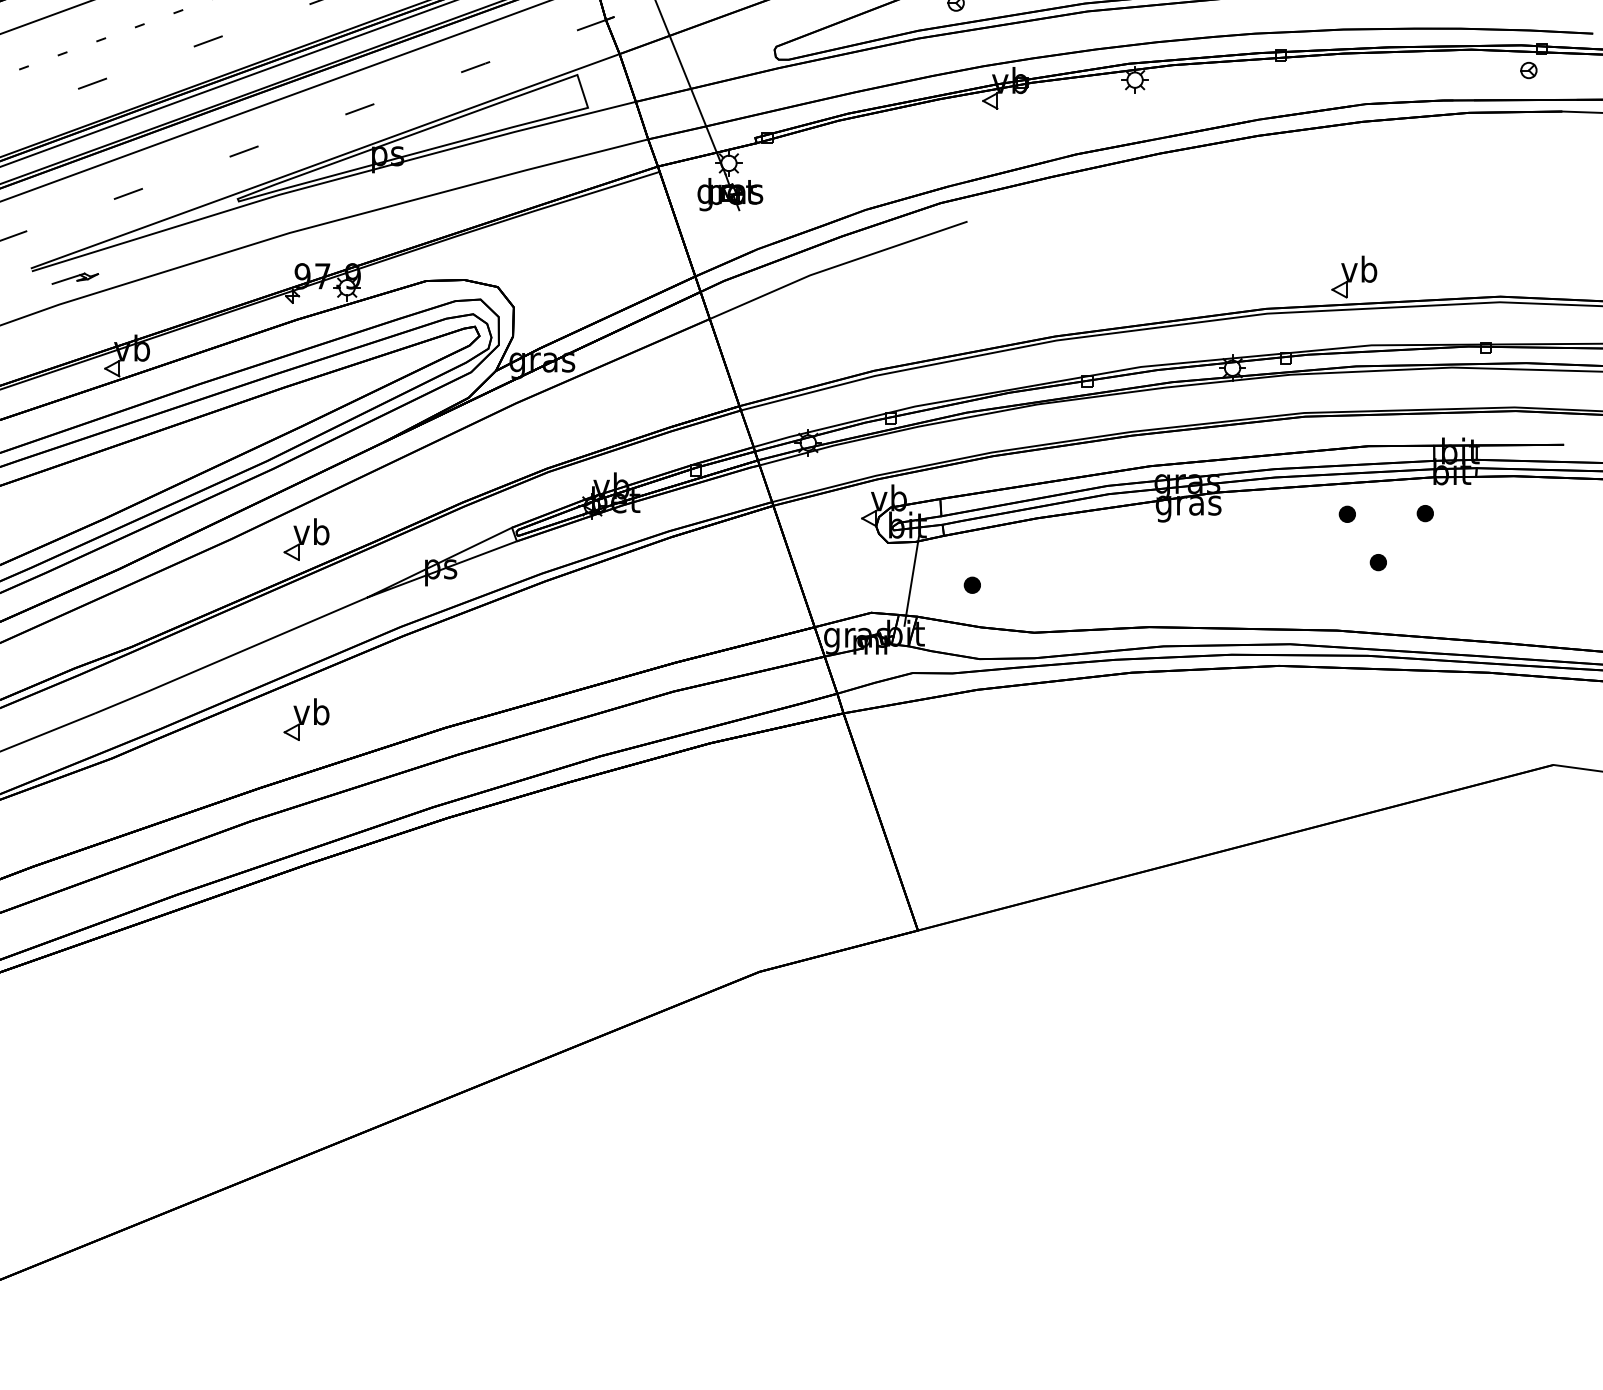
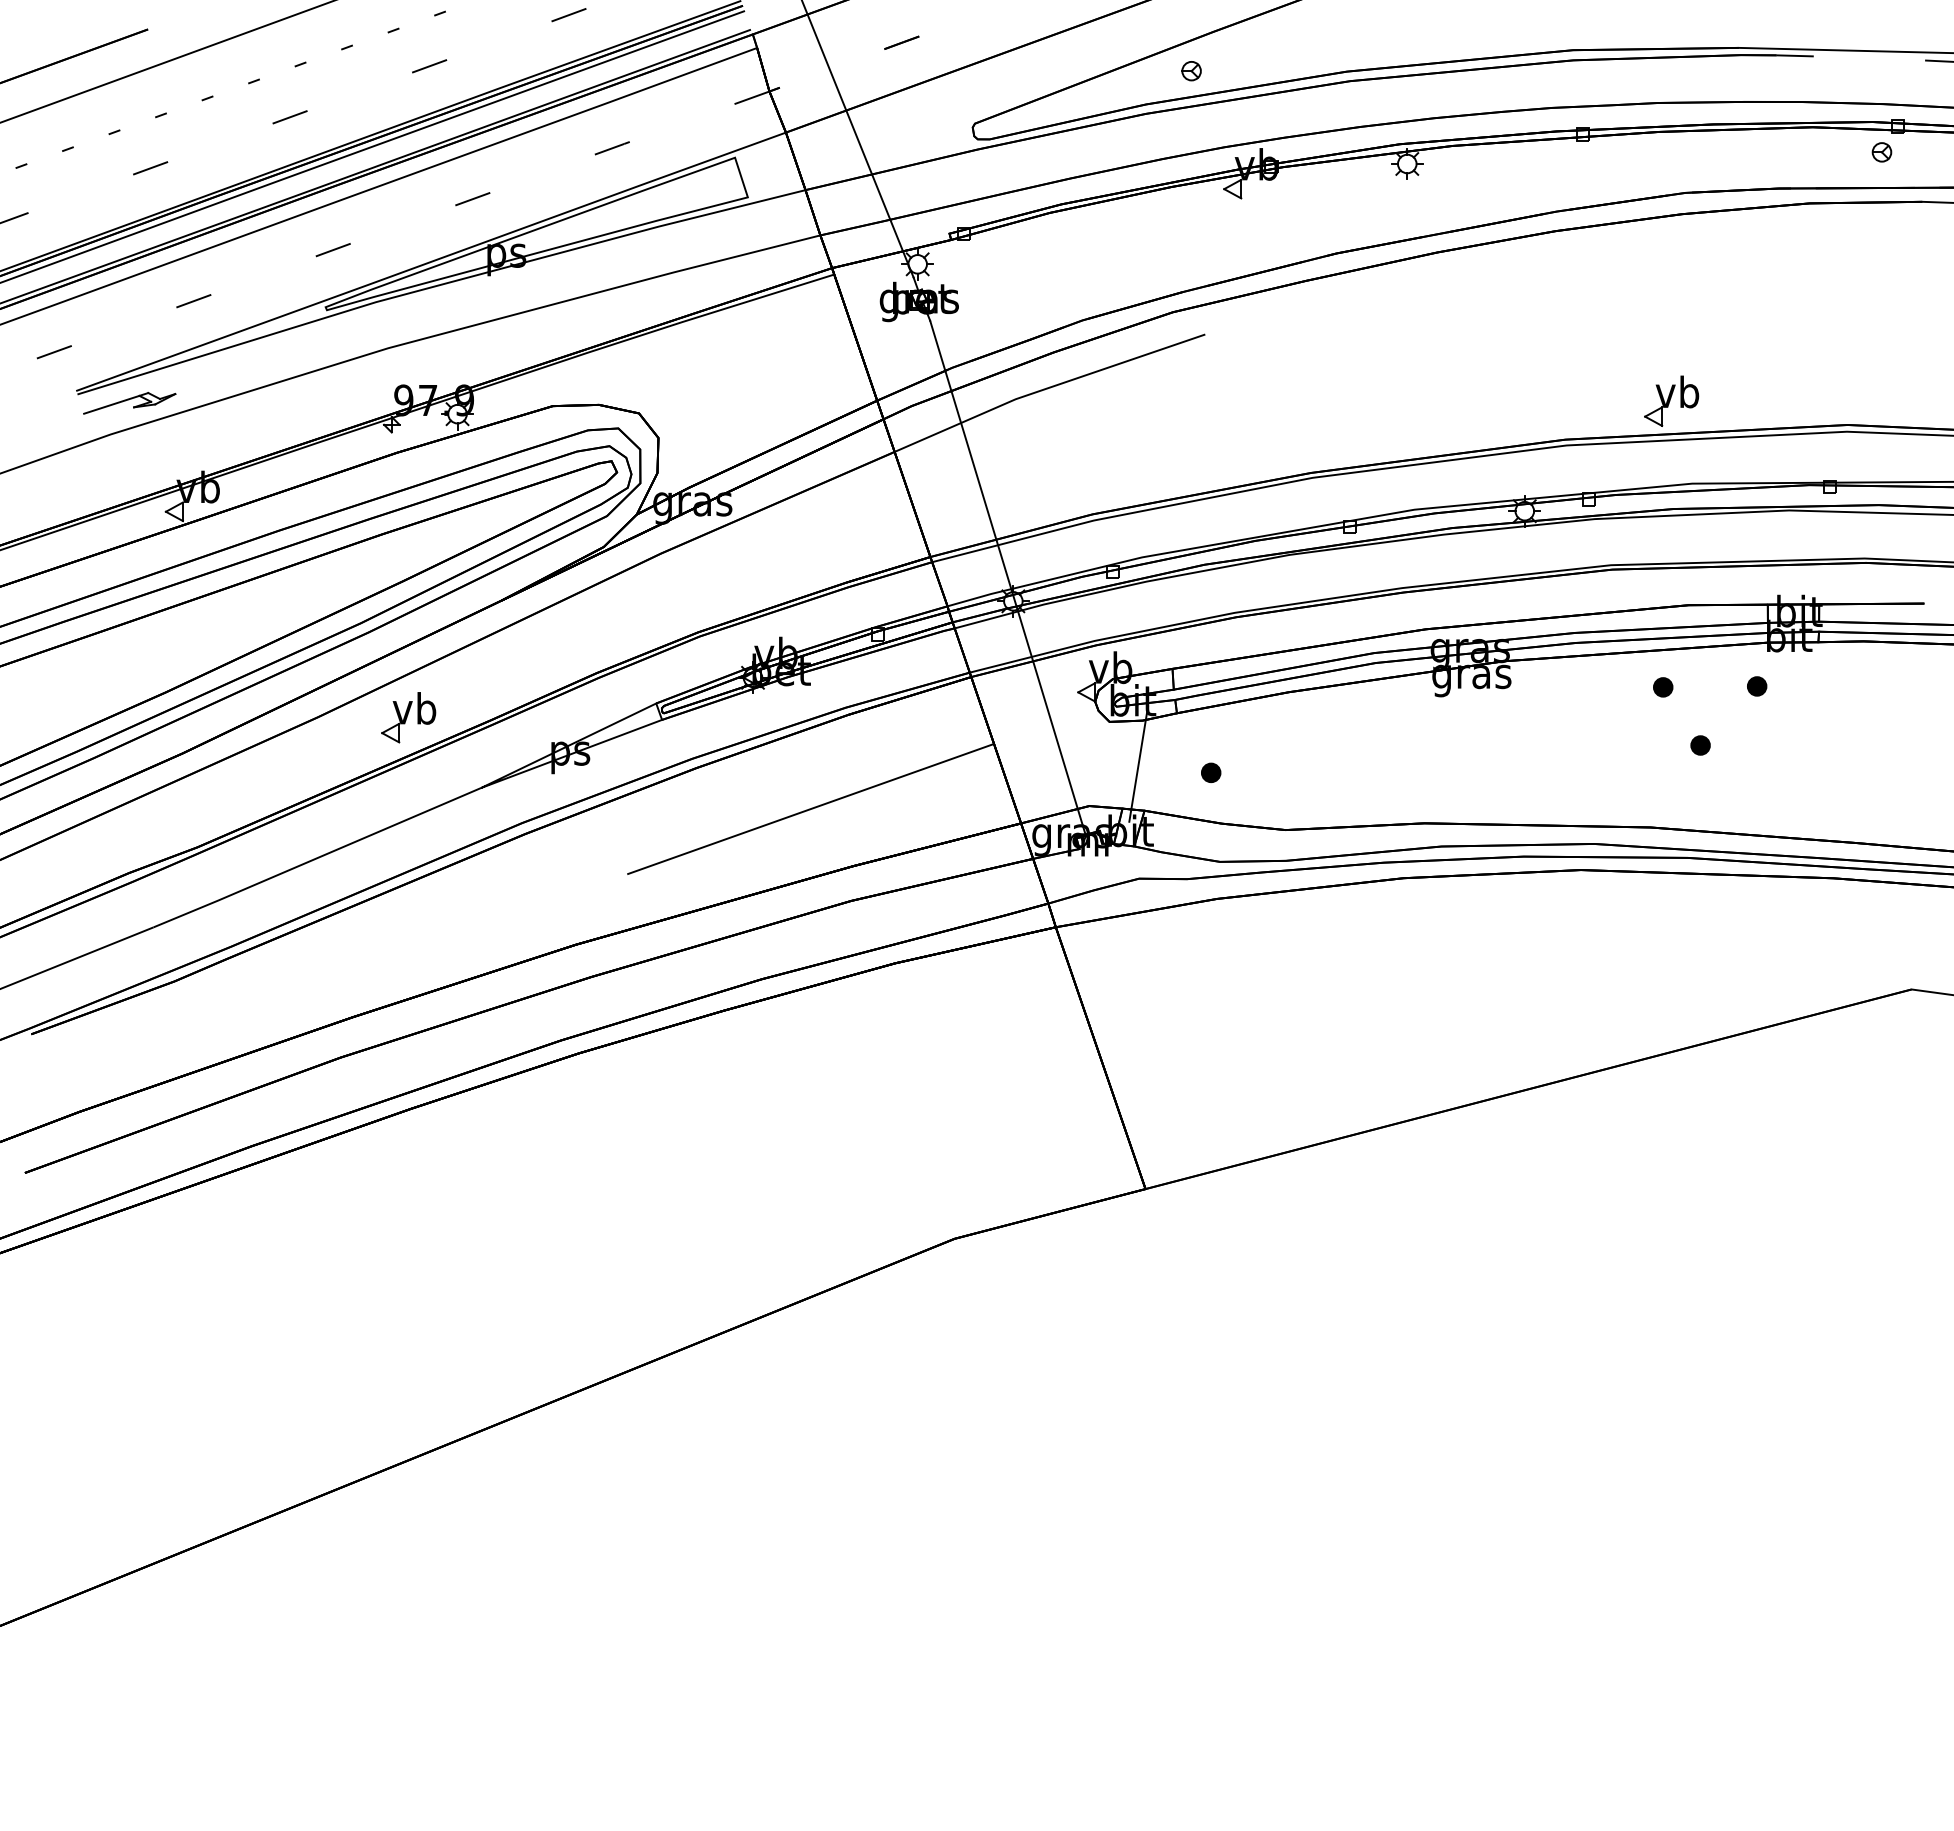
part: (75, 278) -> (129, 403), size x1.67
line: (803, 423) -> (1007, 577), added
line: (640, 614) -> (811, 808), added
part: (306, 719) -> (408, 934), removed

